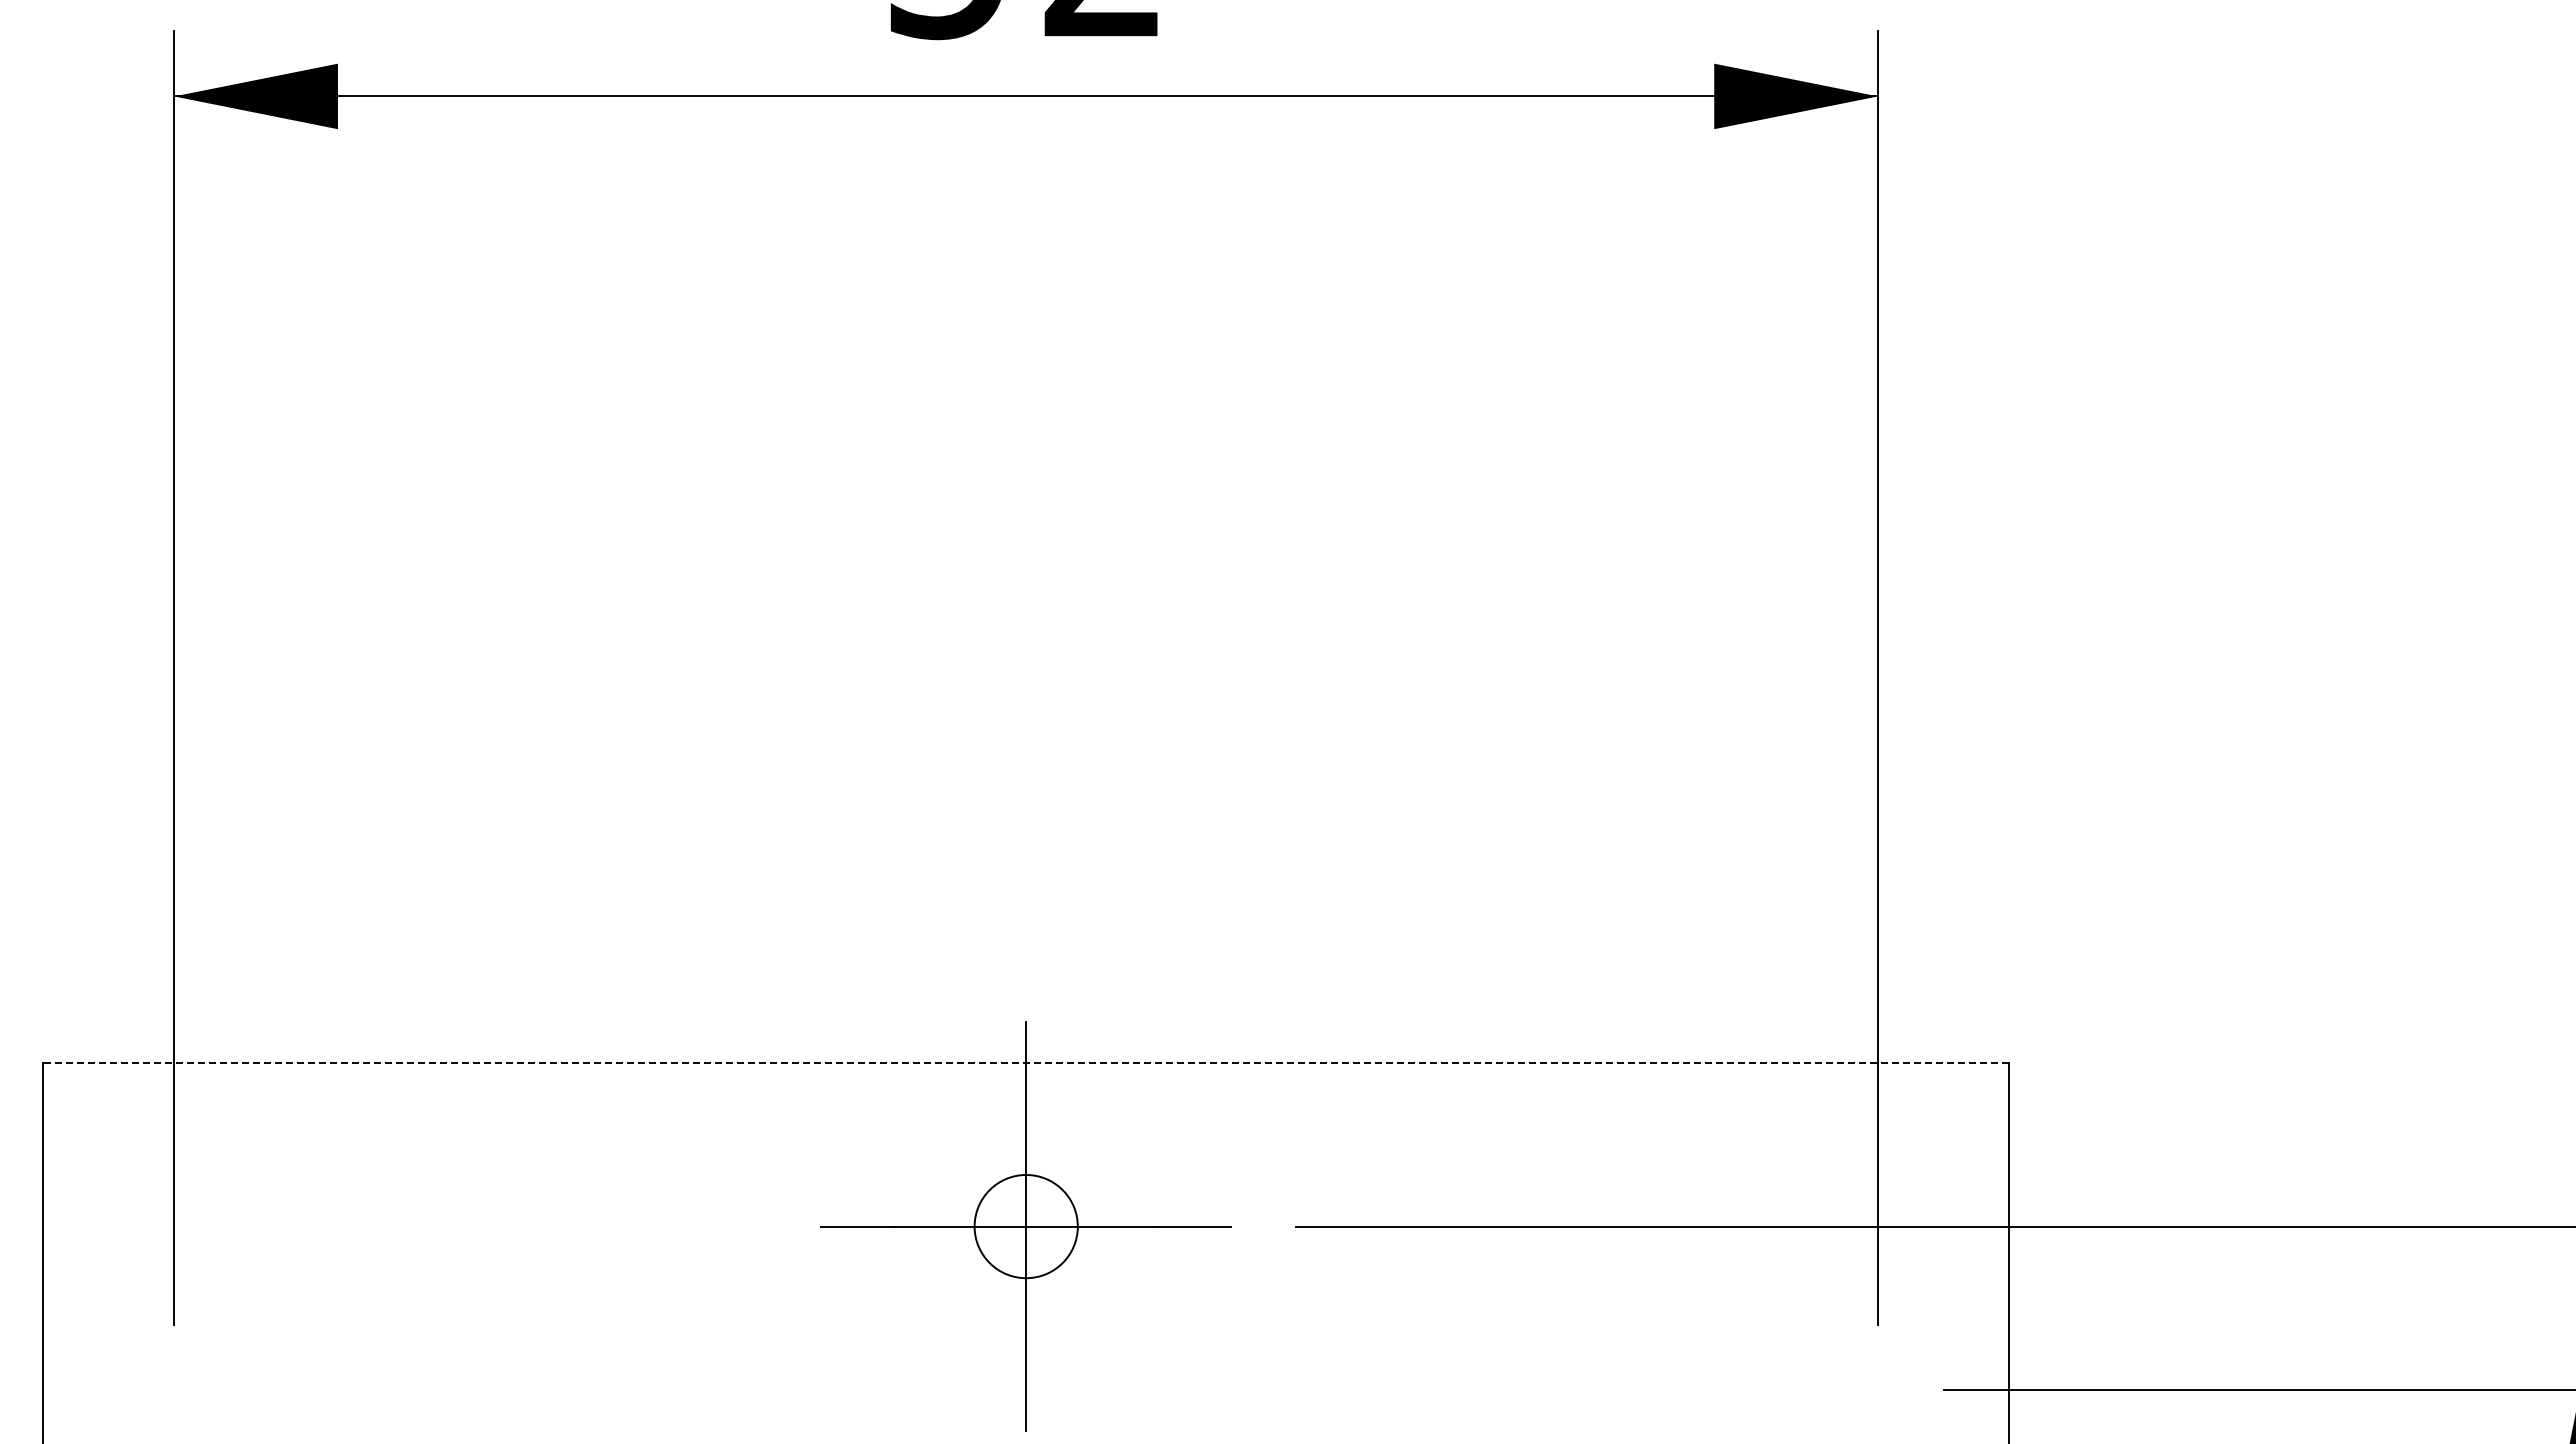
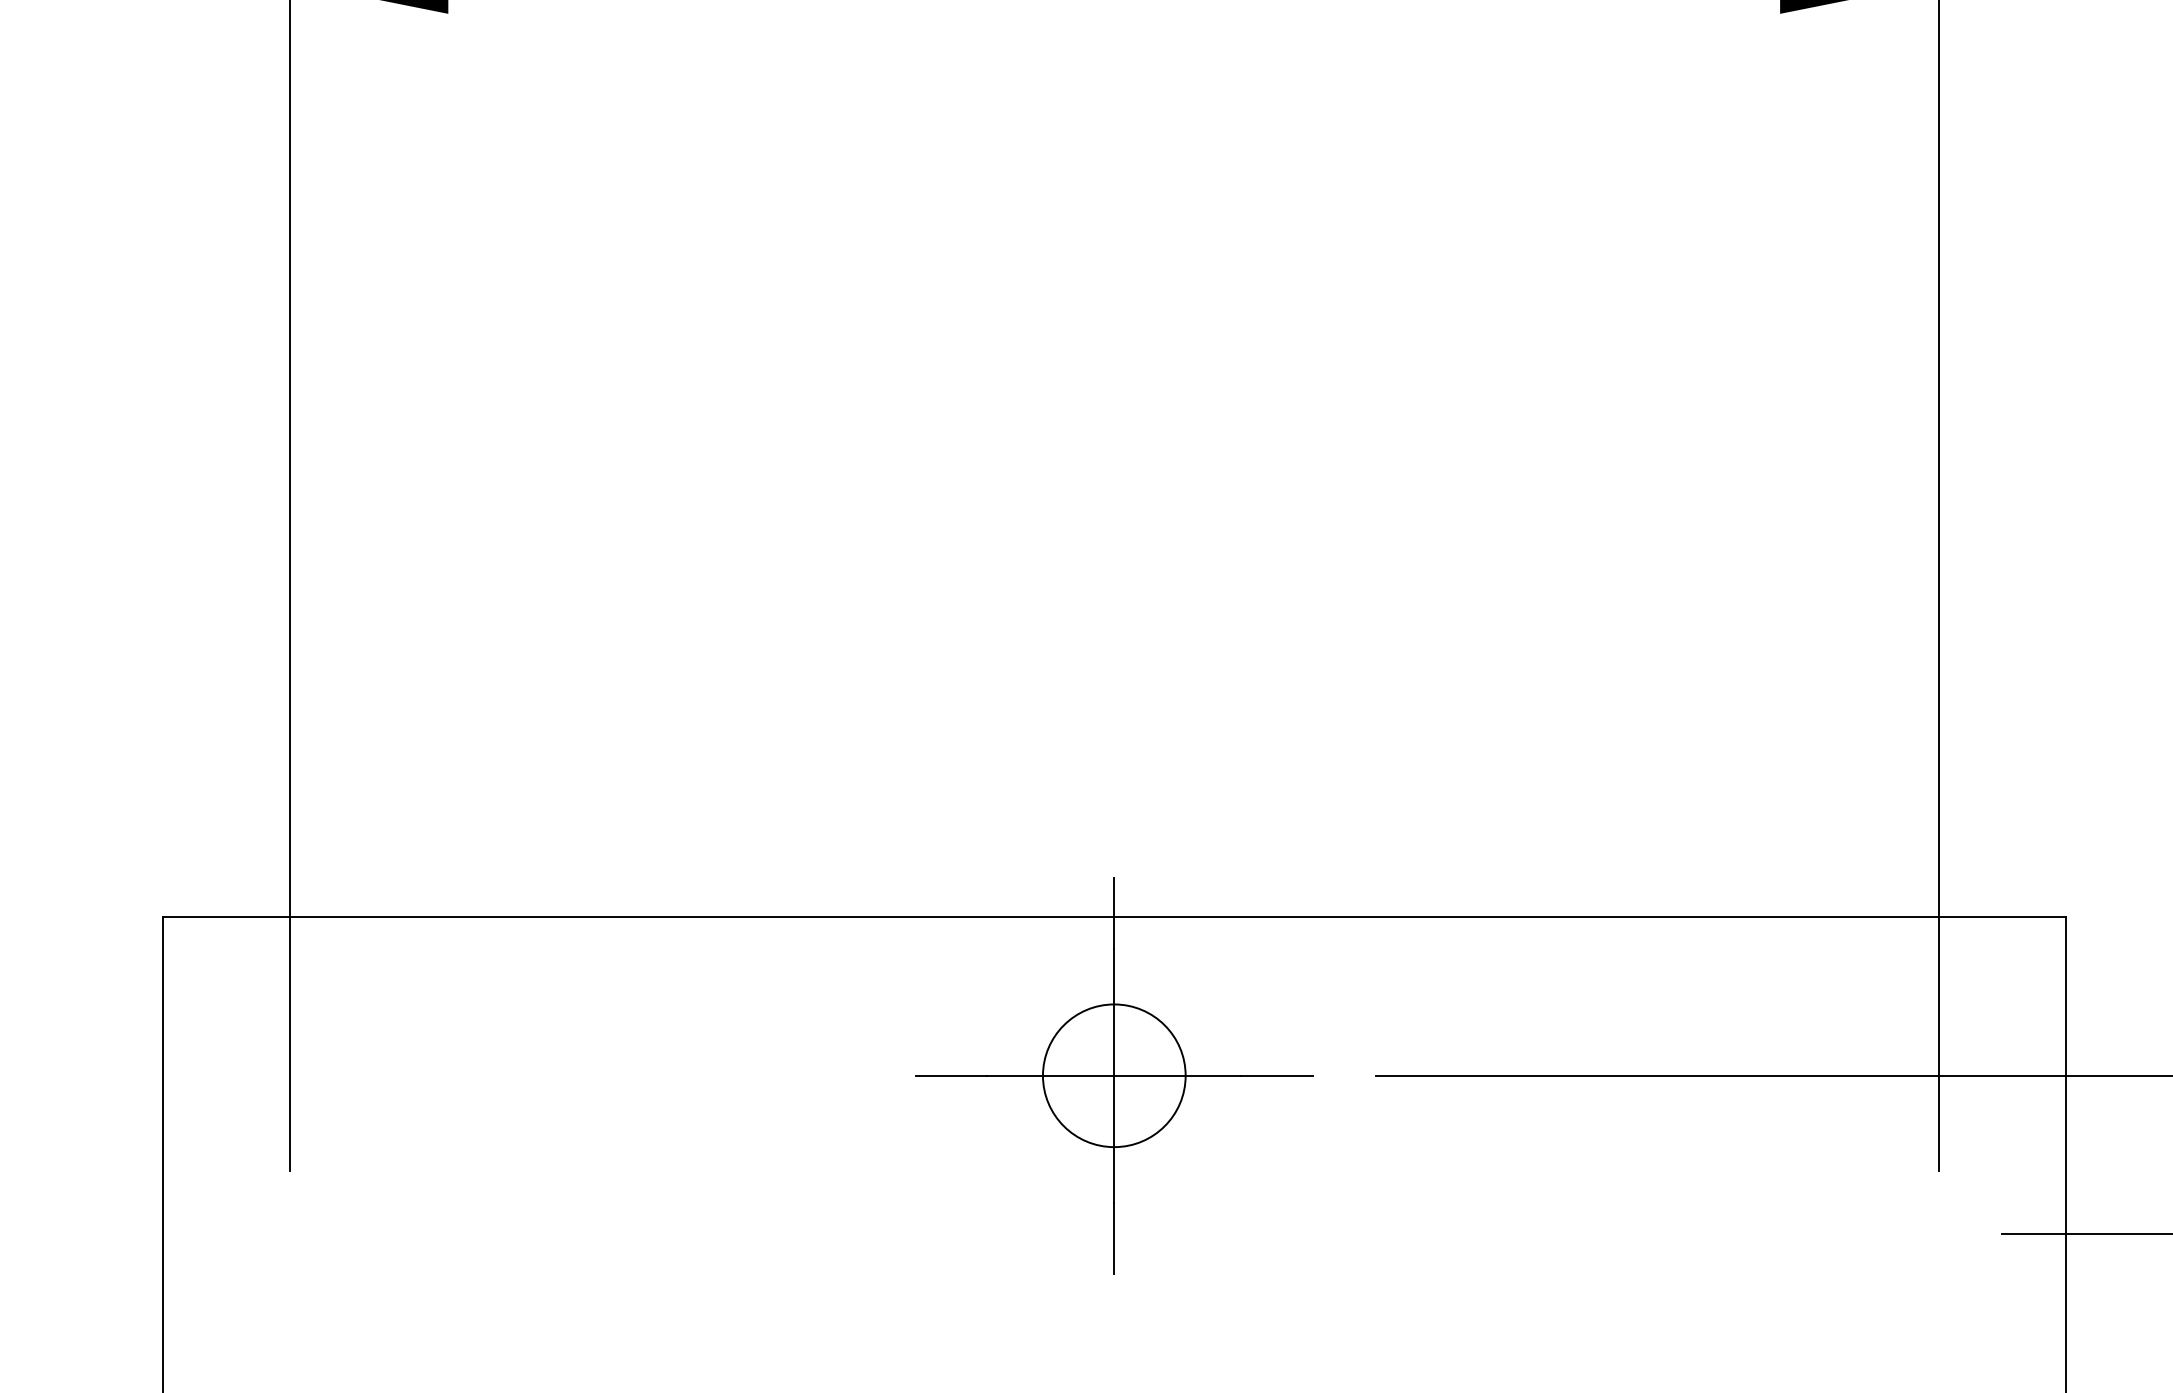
line: (1025, 1062) -> (1113, 917), dashed -> solid
circle: (1025, 1226) -> (1113, 1075), size x1.43

